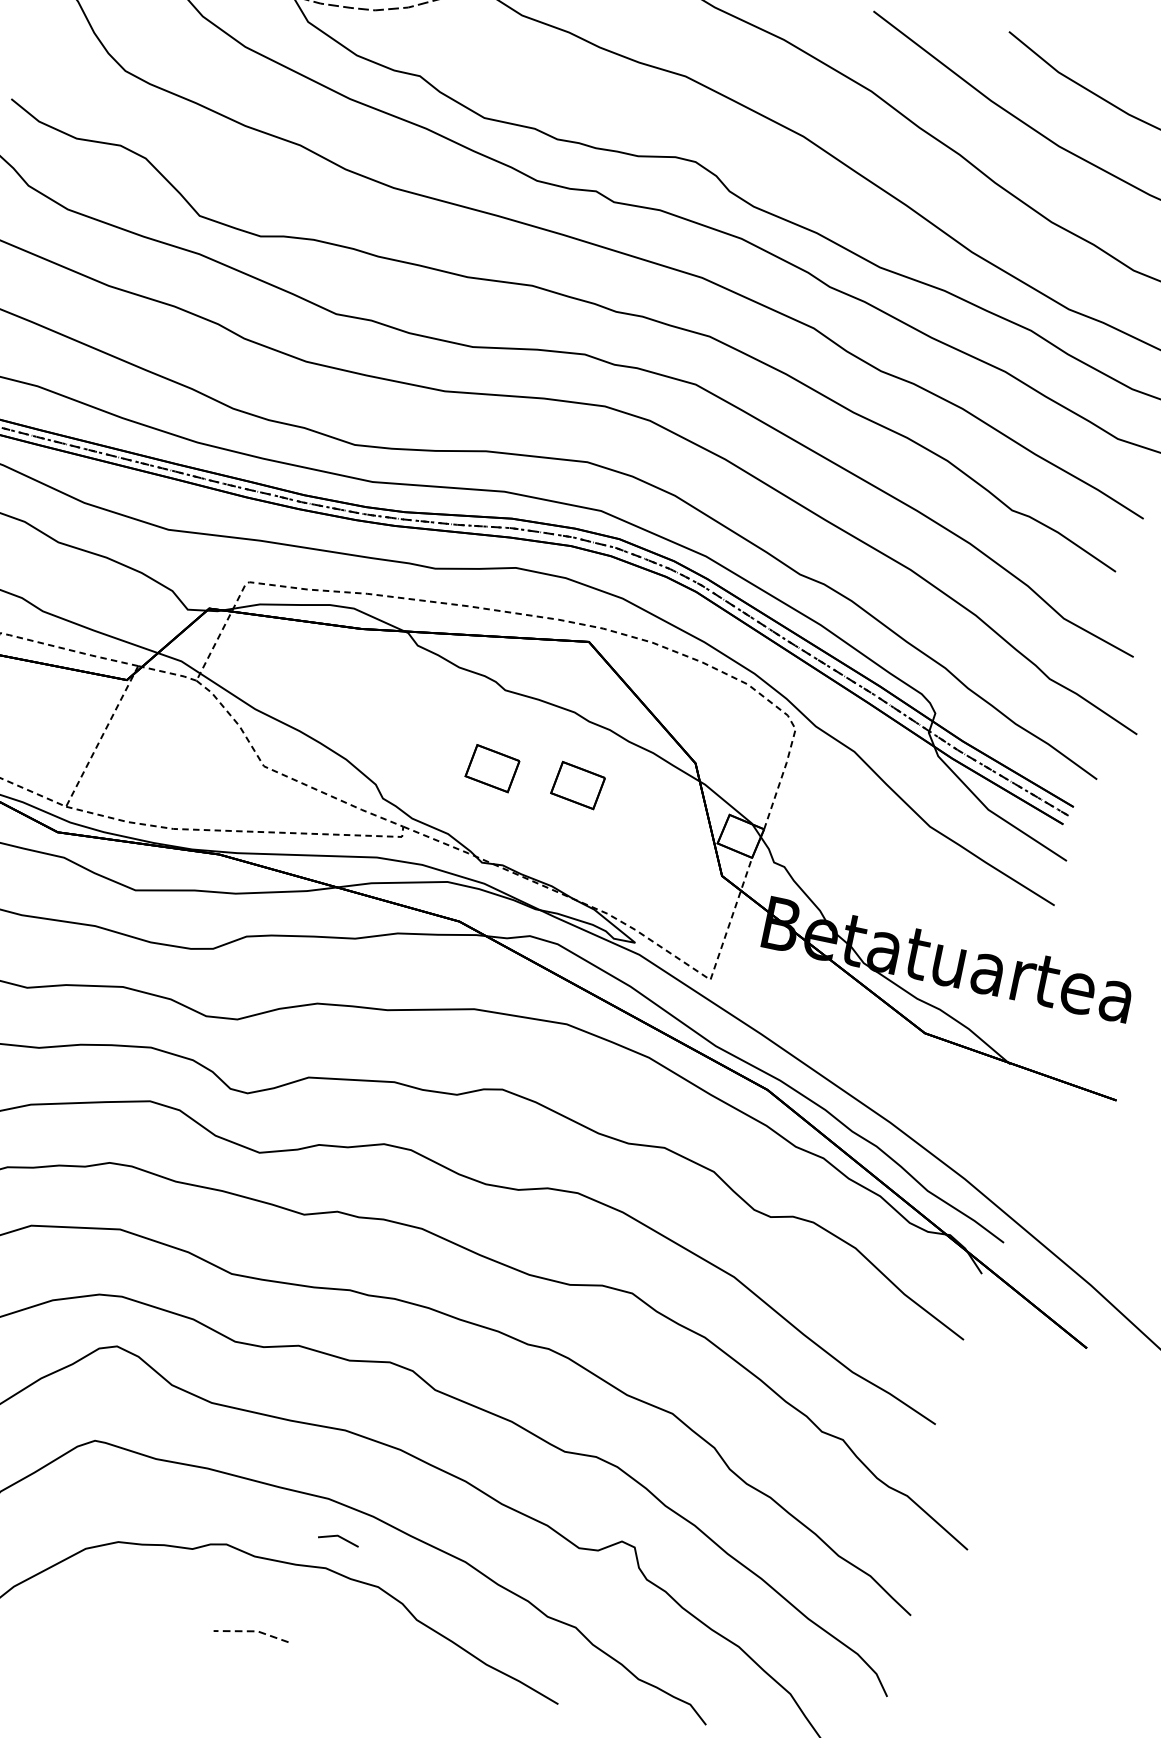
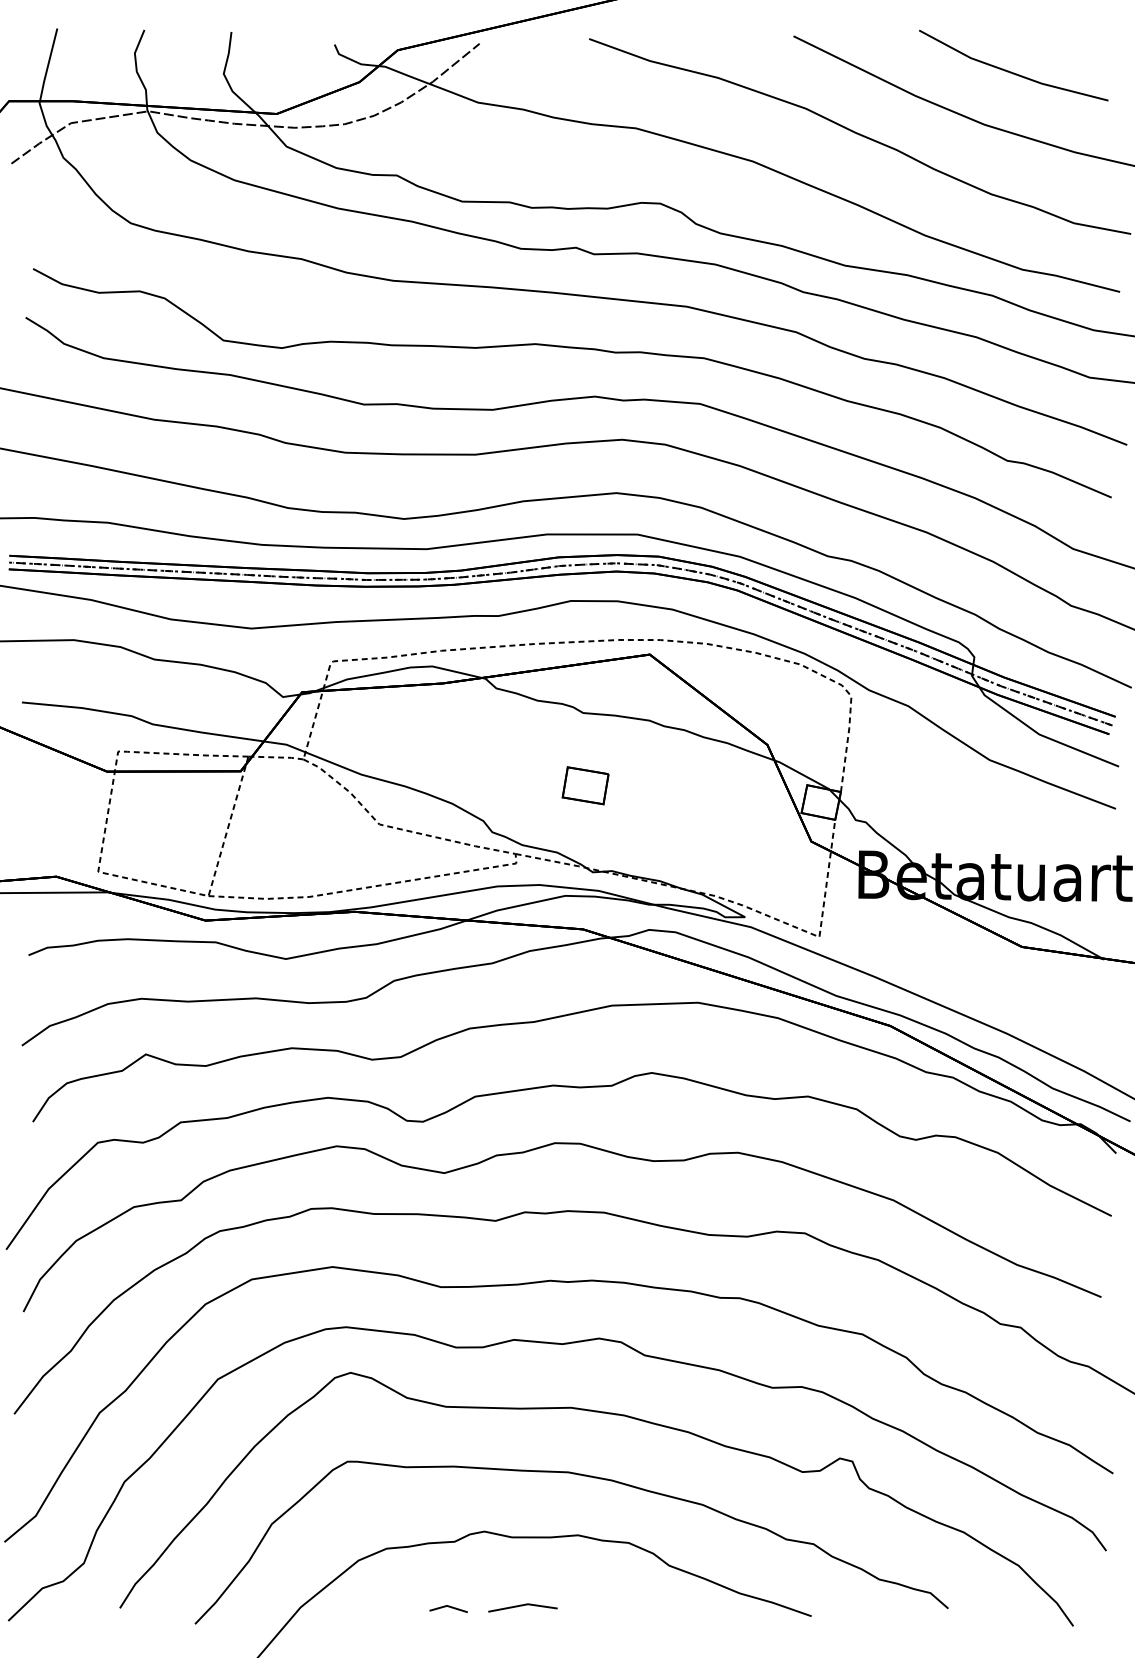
part: (577, 785) -> (665, 785), removed
line: (338, 1537) -> (448, 1607), moved
line: (252, 1631) -> (523, 1605), dashed -> solid

